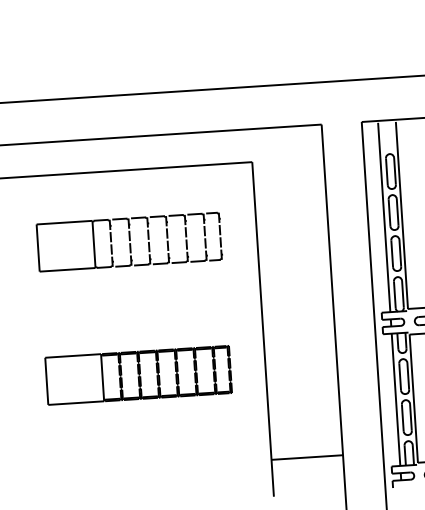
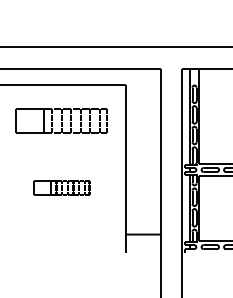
part: (137, 374) -> (61, 187), size x0.6

